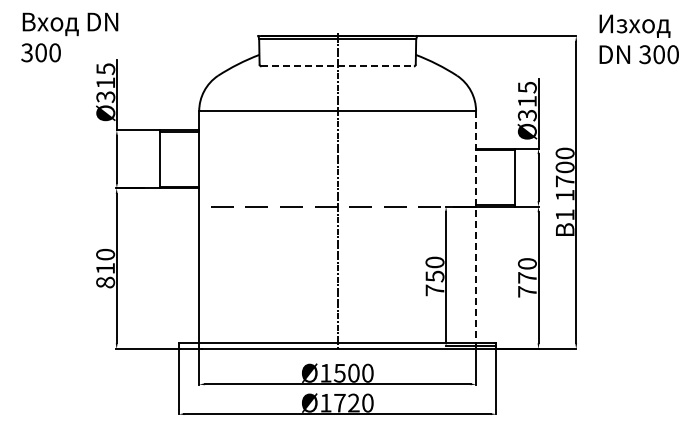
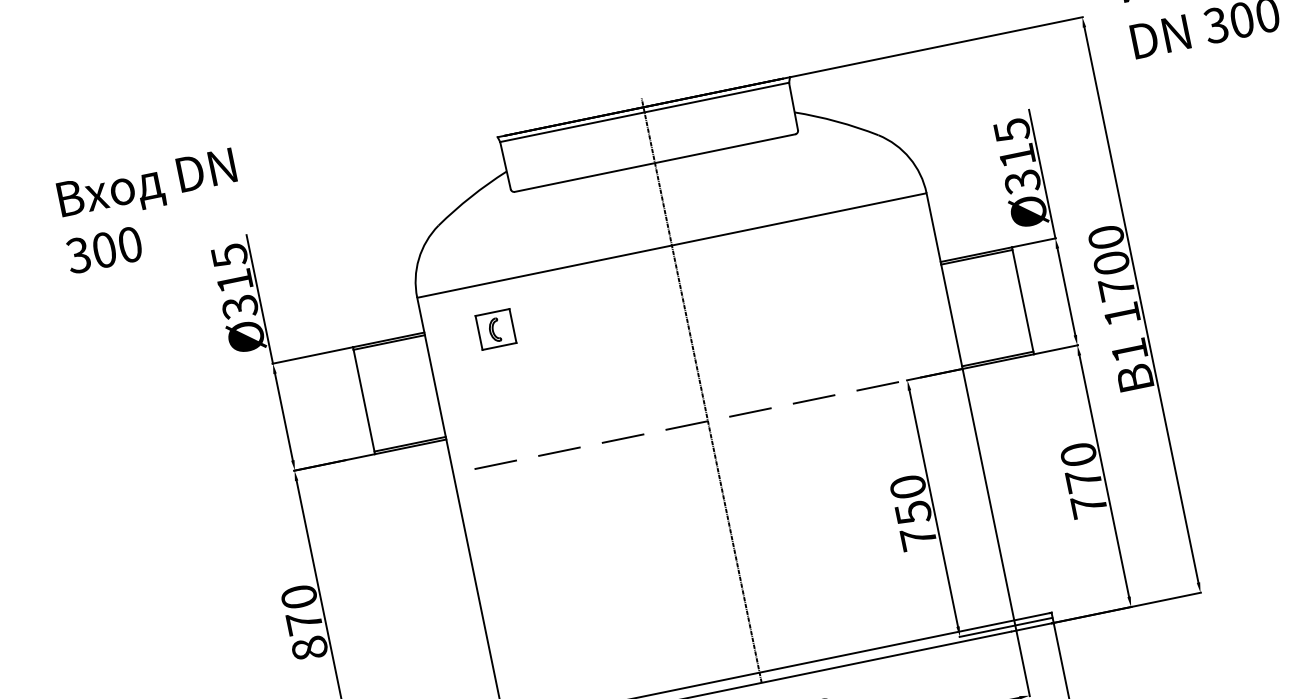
line: (338, 66) -> (656, 162), dashed -> solid
part: (236, 135) -> (495, 328), added
line: (476, 230) -> (972, 412), dashed -> solid
text: (105, 268) -> (304, 622), 810 -> 870

